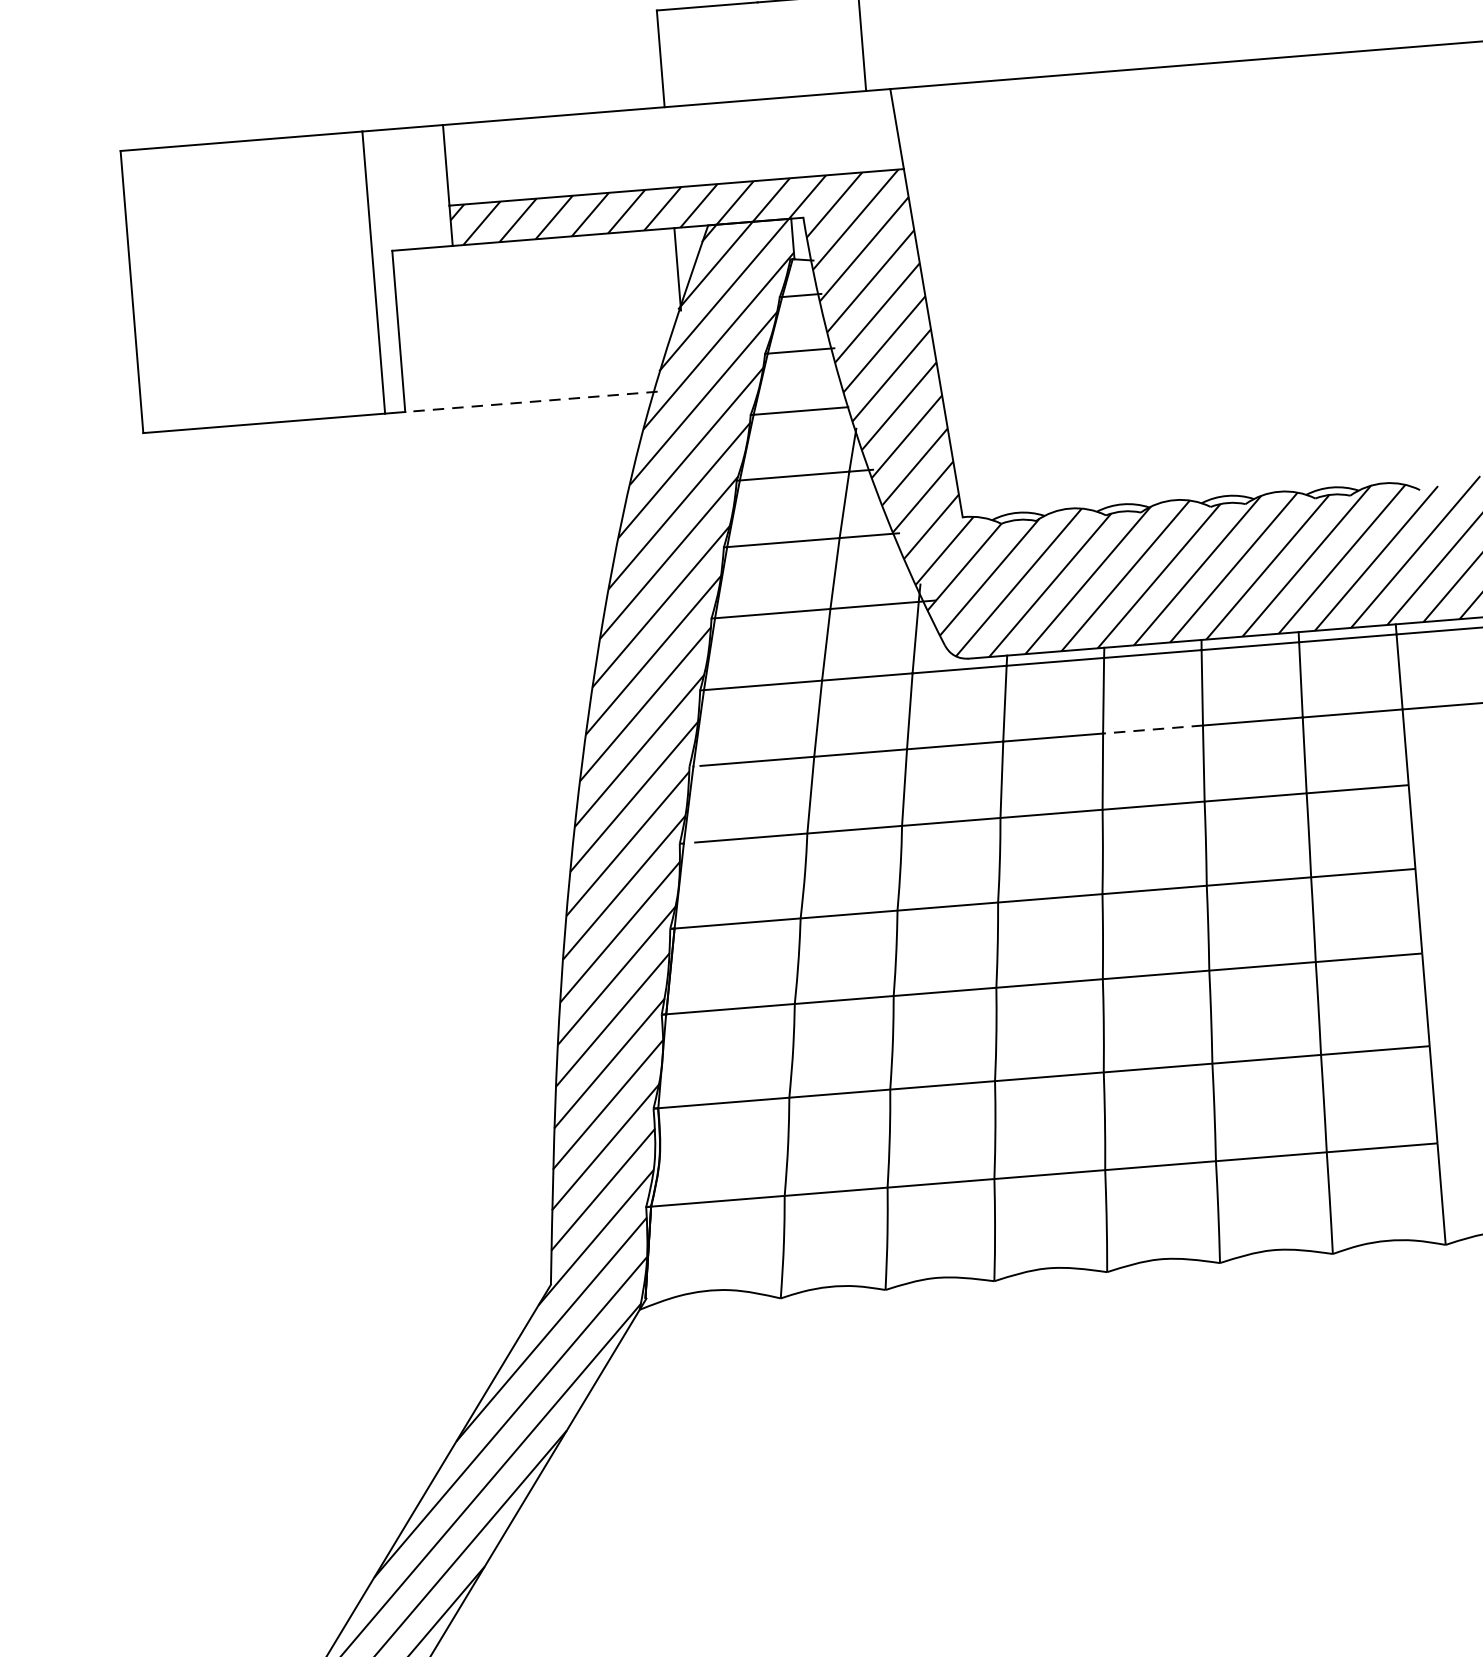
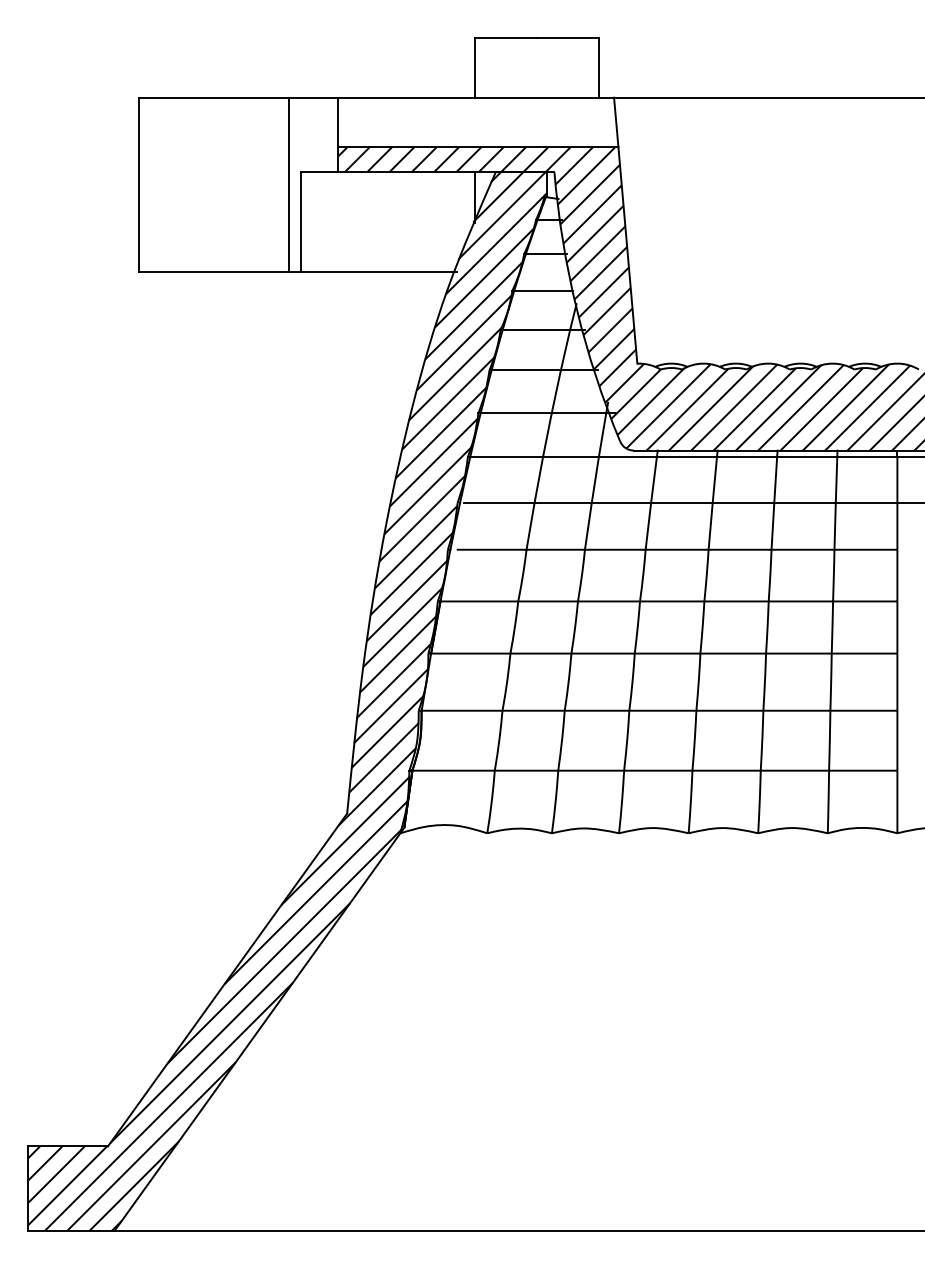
line: (530, 401) -> (378, 271), dashed -> solid
line: (1153, 730) -> (743, 503), dashed -> solid

